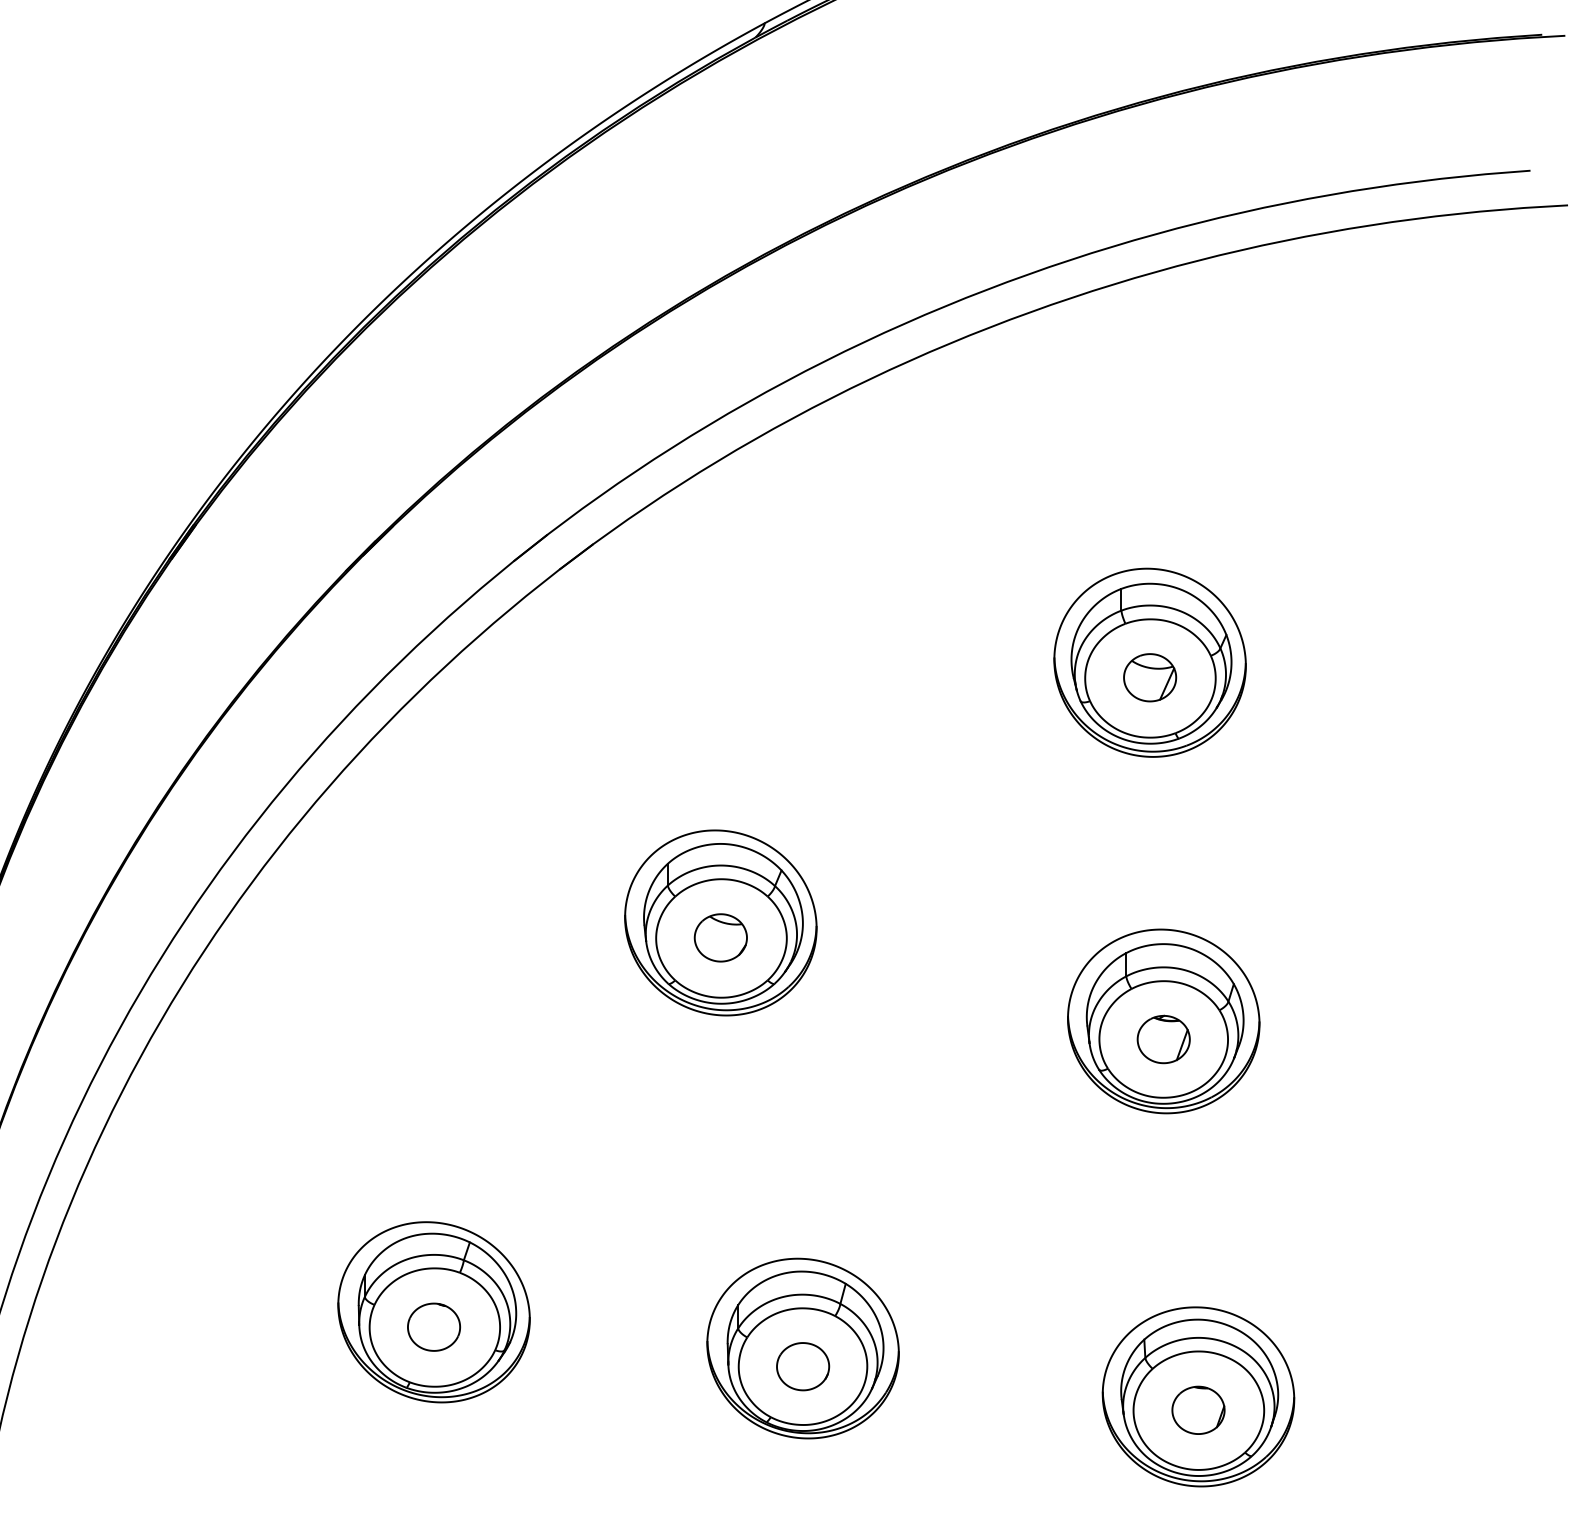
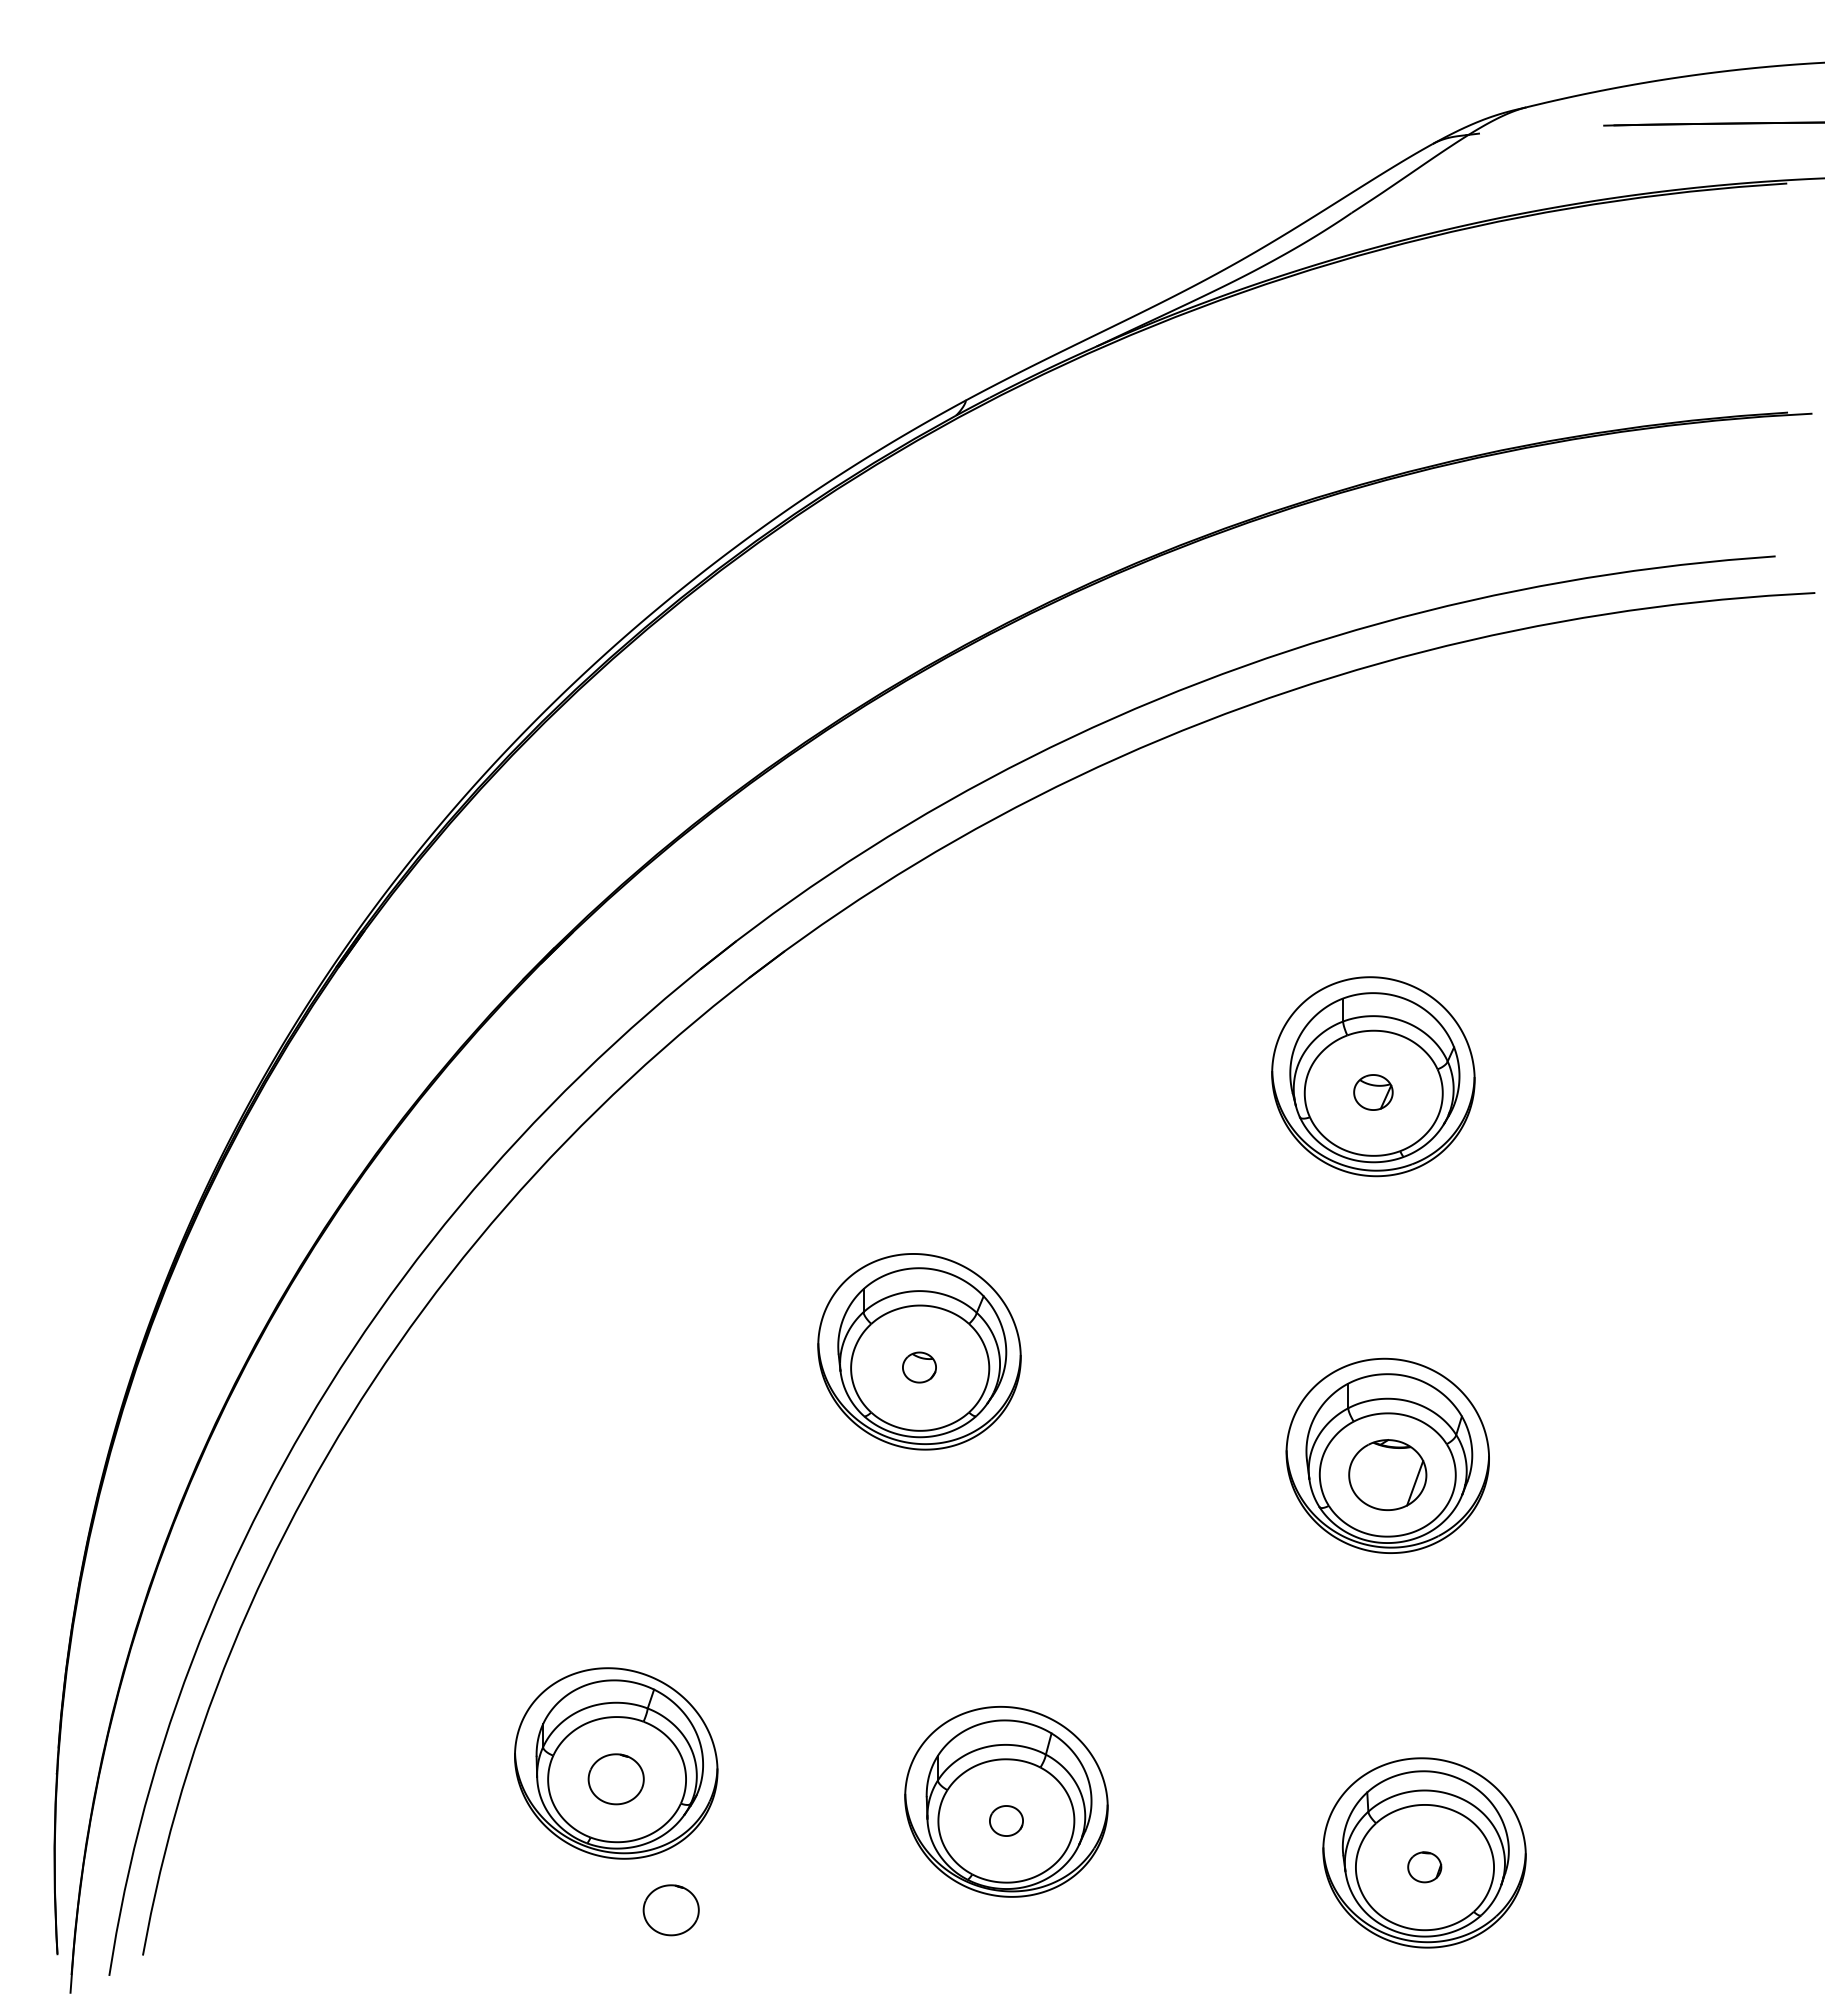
part: (1150, 677) -> (1373, 1092), size x0.7
part: (720, 937) -> (919, 1367), size x0.6
part: (1163, 1038) -> (1387, 1474), size x1.4
part: (803, 1366) -> (1006, 1820), size x0.6
part: (1198, 1410) -> (1424, 1867), size x0.6
part: (485, 1451) -> (670, 1910), added

